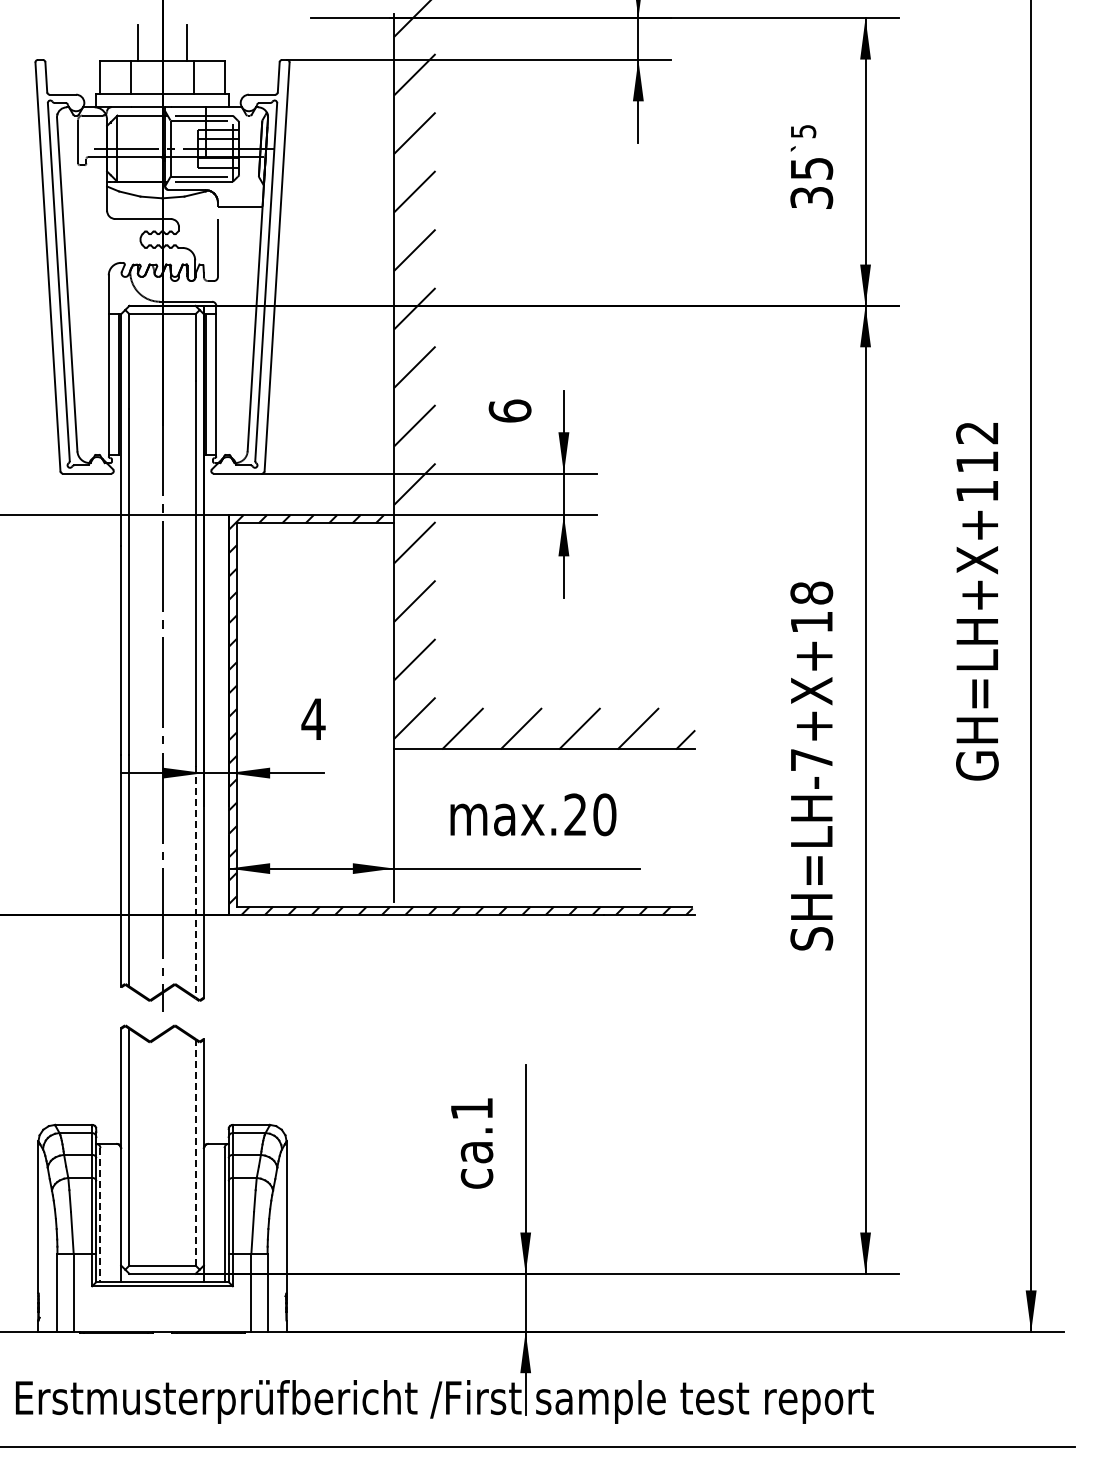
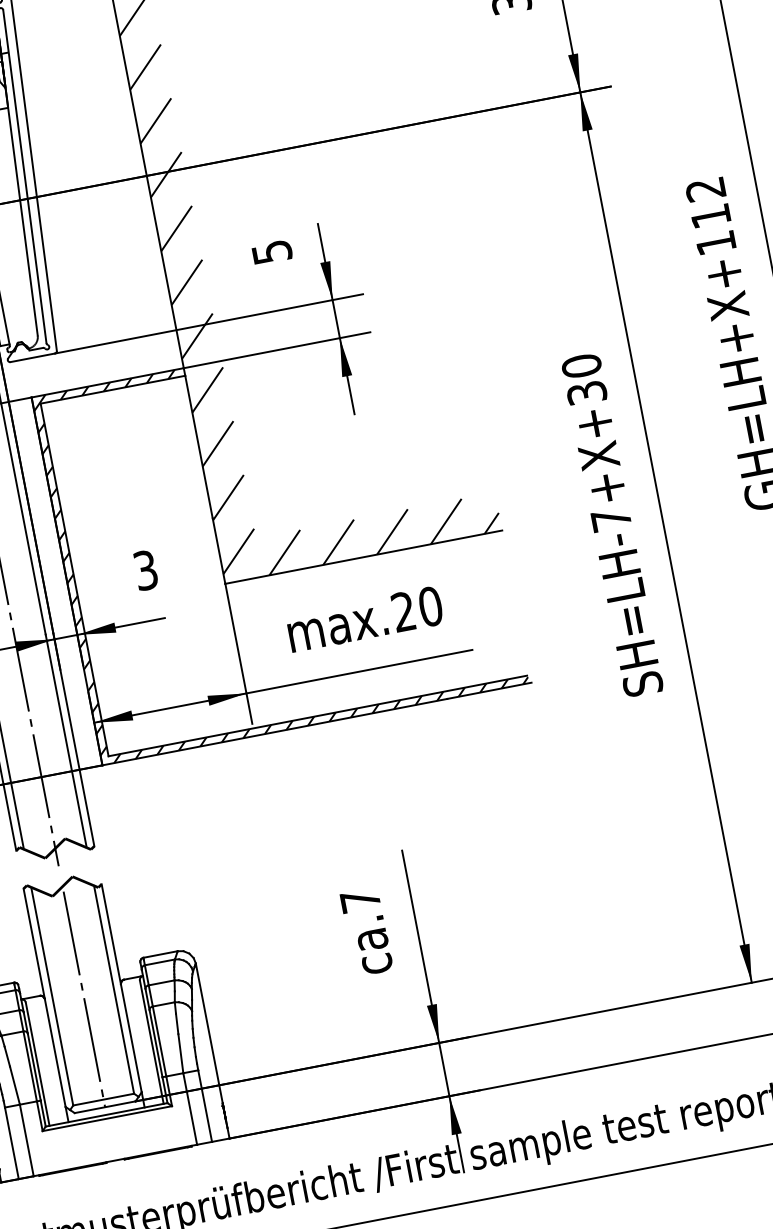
text: (509, 410) -> (271, 251), 6 -> 5
text: (811, 607) -> (584, 379), SH=LH-7+X+18 -> SH=LH-7+X+30
text: (313, 719) -> (145, 570), 4 -> 3
line: (195, 882) -> (66, 741), dashed -> solid
text: (471, 1108) -> (360, 900), 1 -> 7
line: (195, 1153) -> (114, 990), dashed -> solid
line: (162, 1156) -> (84, 999), added
line: (100, 1215) -> (37, 1064), dashed -> solid

